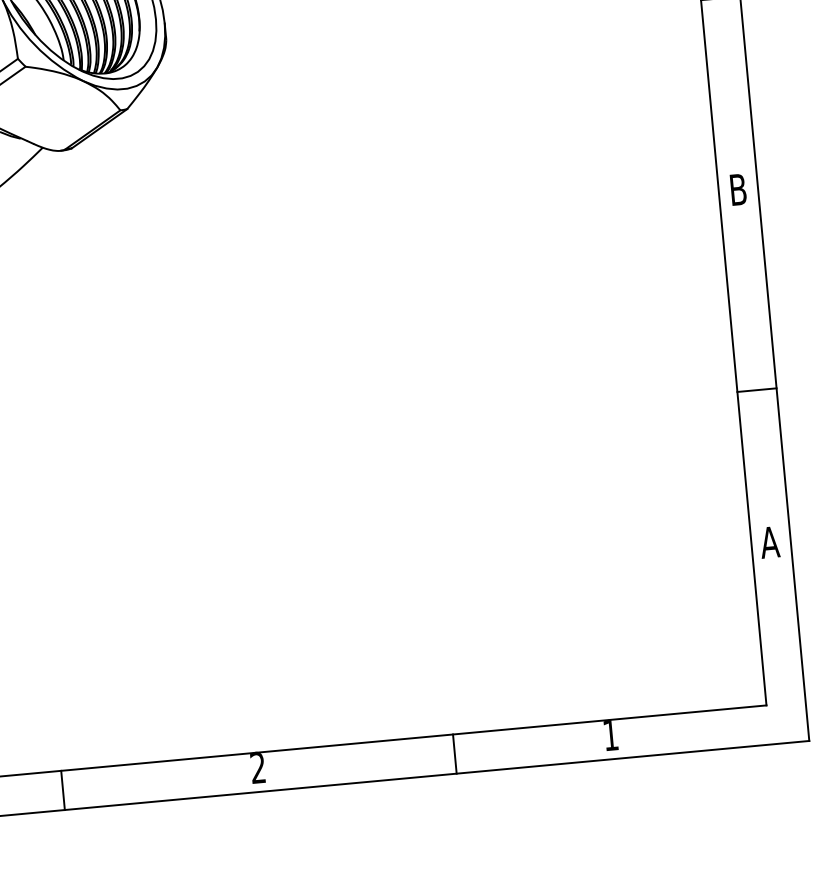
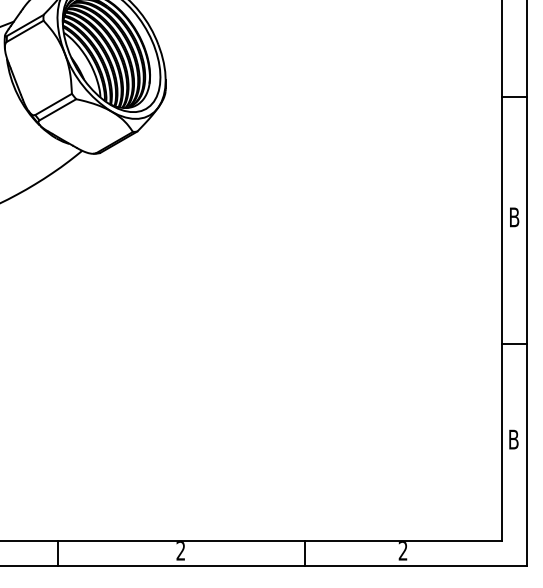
text: (769, 542) -> (513, 439), A -> B
text: (609, 736) -> (402, 551), 1 -> 2

